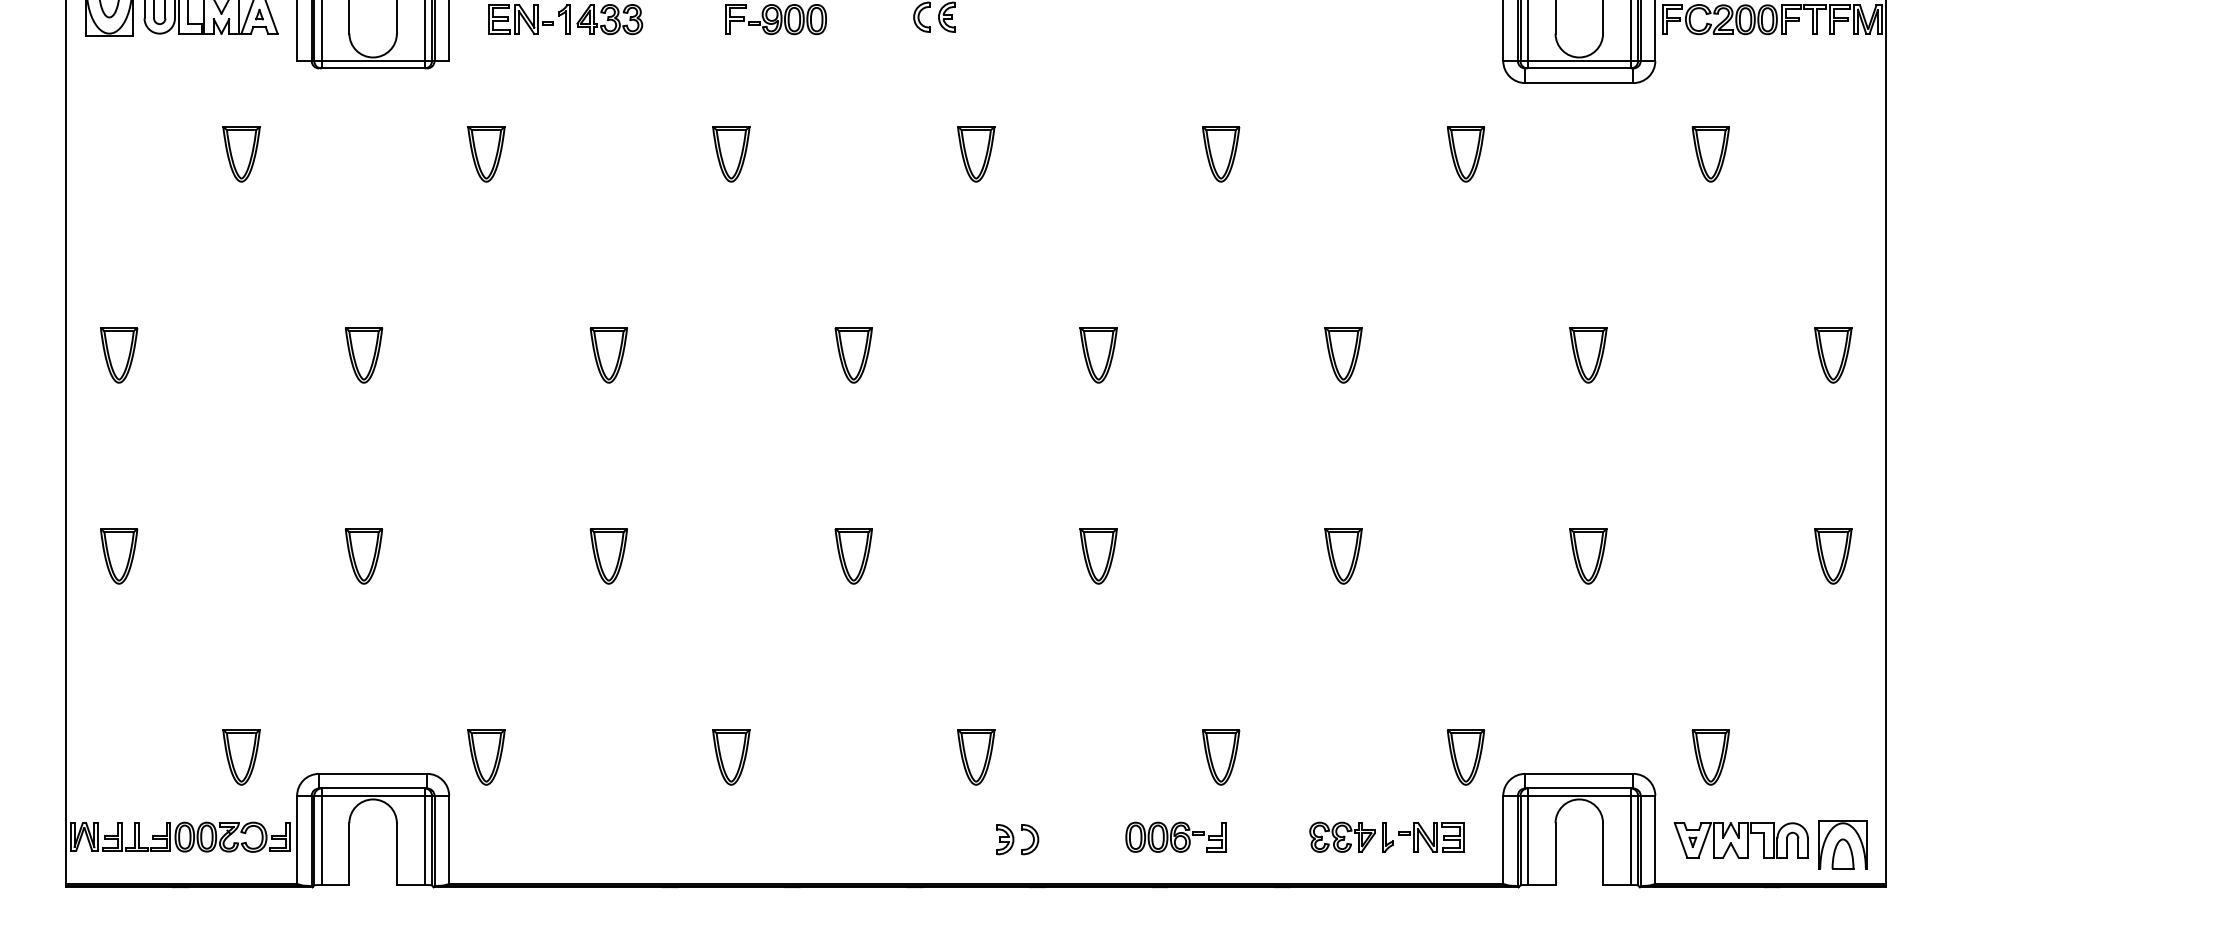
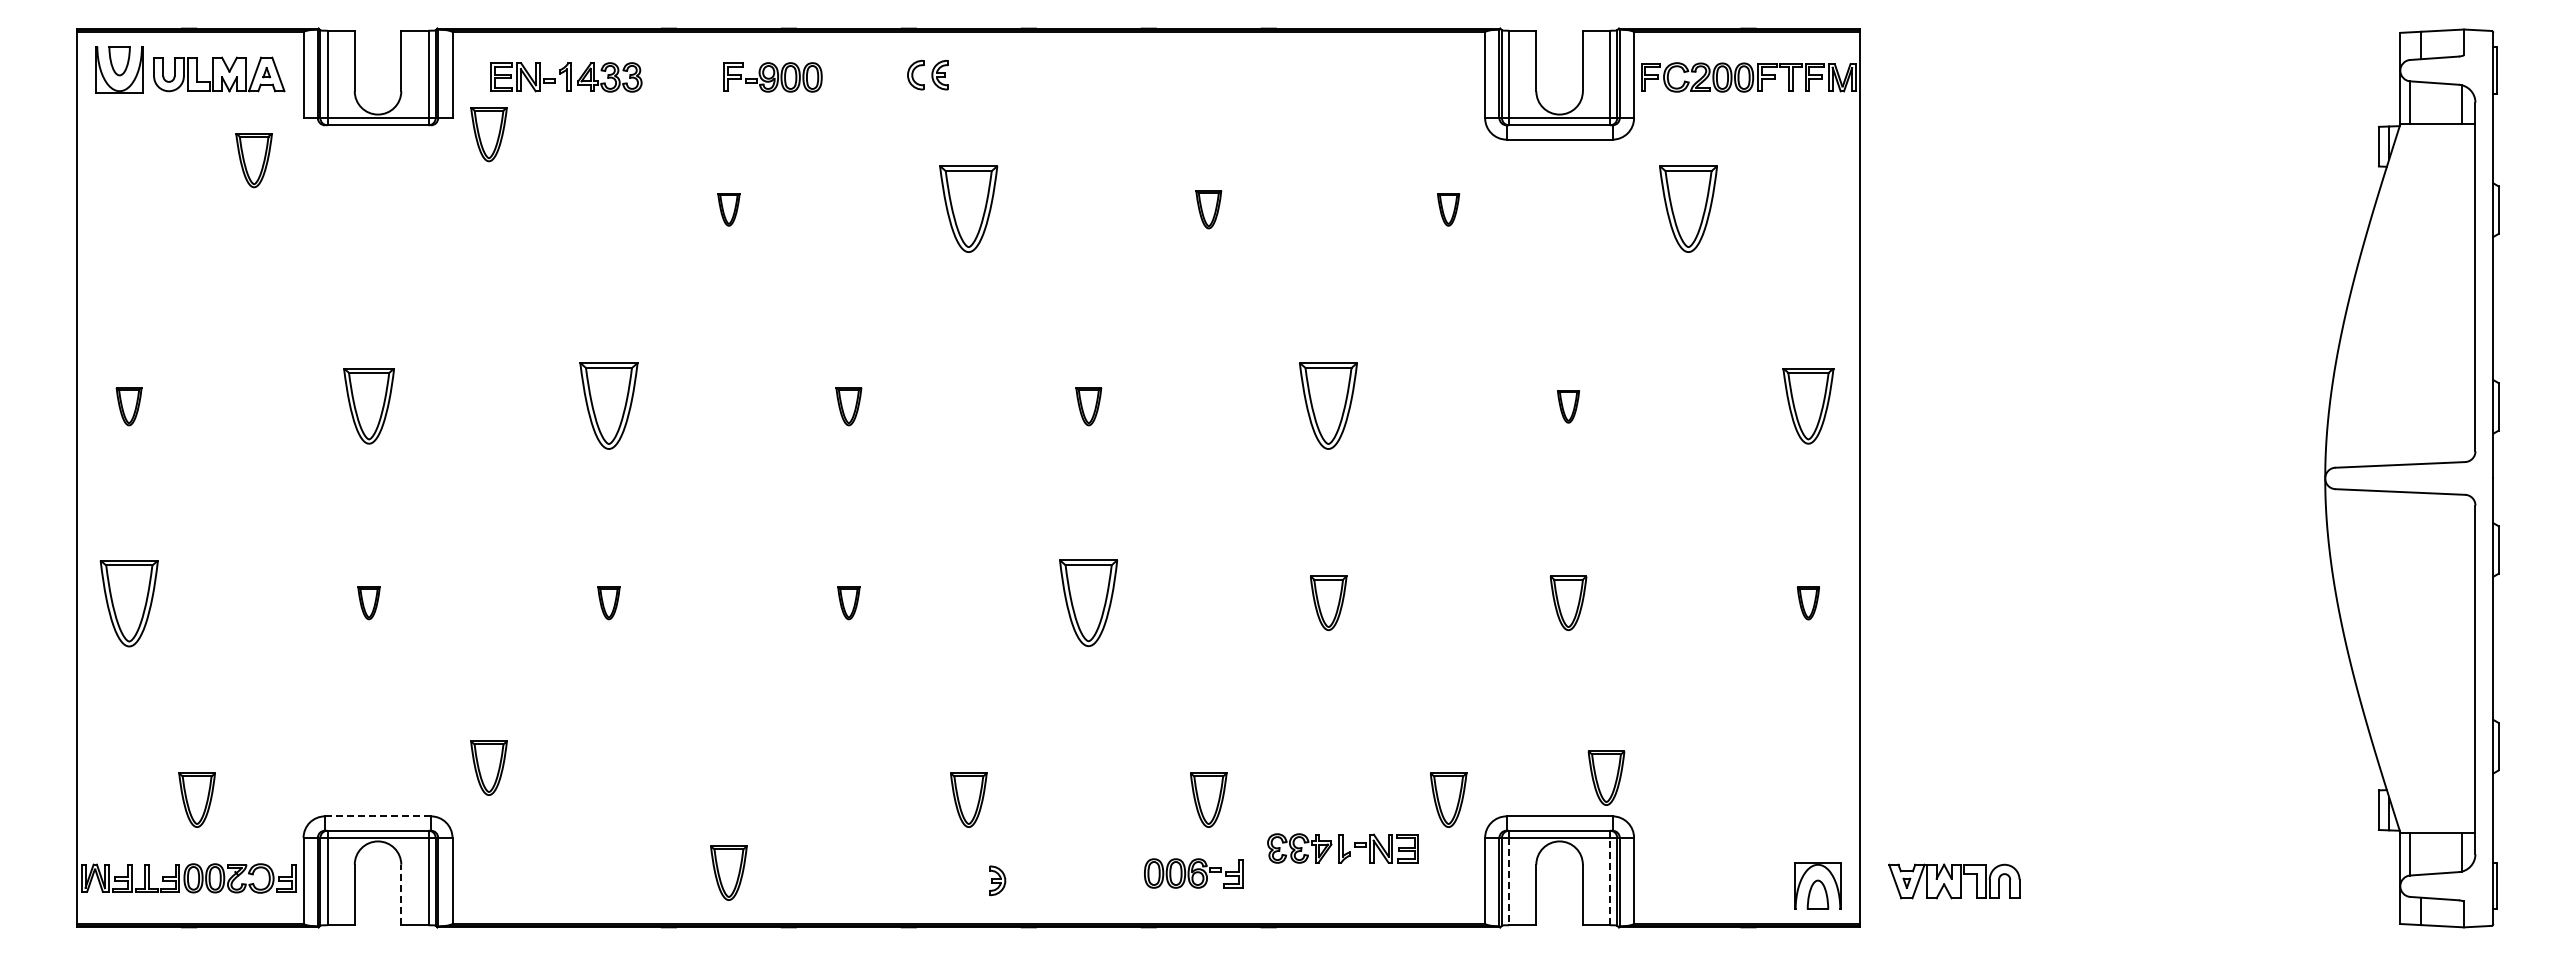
part: (240, 154) -> (253, 160), moved
part: (485, 154) -> (488, 134), moved
part: (730, 154) -> (728, 209), size x0.6
part: (975, 154) -> (968, 209), size x1.6
part: (1220, 154) -> (1208, 209), size x0.7
part: (1465, 154) -> (1448, 209), size x0.6
part: (1710, 154) -> (1688, 209), size x1.6
part: (118, 355) -> (128, 406), size x0.7
part: (363, 355) -> (368, 406), size x1.4
part: (608, 355) -> (608, 406), size x1.6
part: (853, 355) -> (848, 406), size x0.7
part: (1098, 355) -> (1088, 406), size x0.7
part: (1343, 355) -> (1328, 406), size x1.6
part: (1588, 355) -> (1568, 406), size x0.6
part: (1833, 355) -> (1808, 406), size x1.4
part: (118, 555) -> (128, 602), size x1.6
part: (363, 555) -> (368, 602), size x0.6
part: (608, 555) -> (608, 602), size x0.6
part: (853, 555) -> (848, 602), size x0.6
part: (1098, 556) -> (1088, 603), size x1.6
part: (1833, 556) -> (1808, 603), size x0.6
part: (240, 756) -> (196, 799), moved
part: (485, 756) -> (488, 767), moved
part: (730, 756) -> (728, 872), moved
part: (1710, 756) -> (1606, 777), moved
line: (373, 774) -> (378, 816), solid -> dashed
part: (1175, 837) -> (1193, 873), moved
part: (1386, 837) -> (1342, 848), moved
part: (1029, 839) -> (1021, 880), removed
line: (1528, 840) -> (1509, 881), solid -> dashed
line: (1631, 840) -> (1610, 881), solid -> dashed
part: (1741, 840) -> (1954, 881), moved
line: (397, 853) -> (401, 894), solid -> dashed

